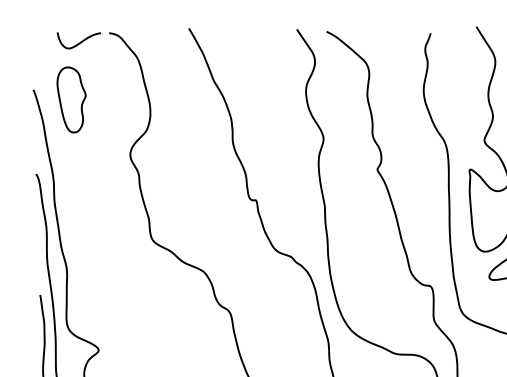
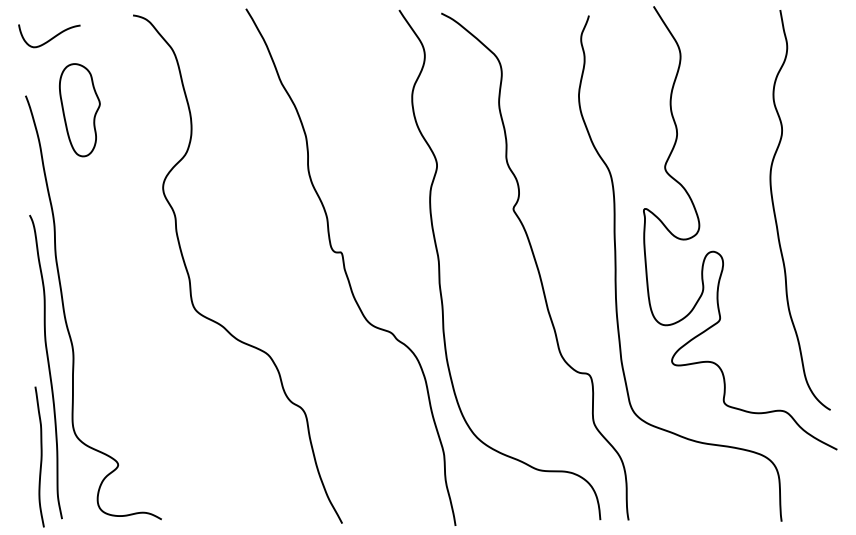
curve: (79, 42) -> (50, 38), moved

